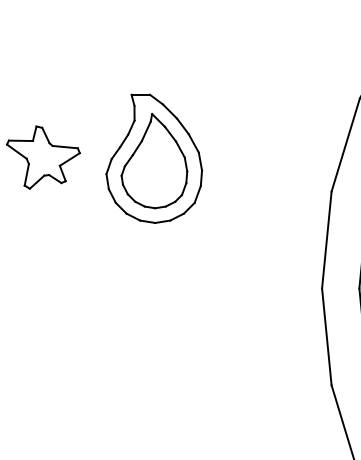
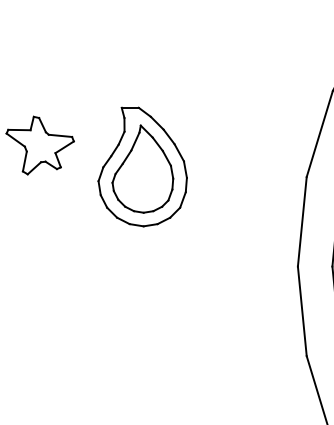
part: (153, 158) -> (142, 166), moved

